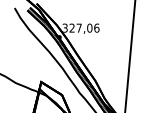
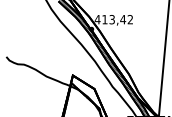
text: (80, 27) -> (113, 19), 327,06 -> 413,42

